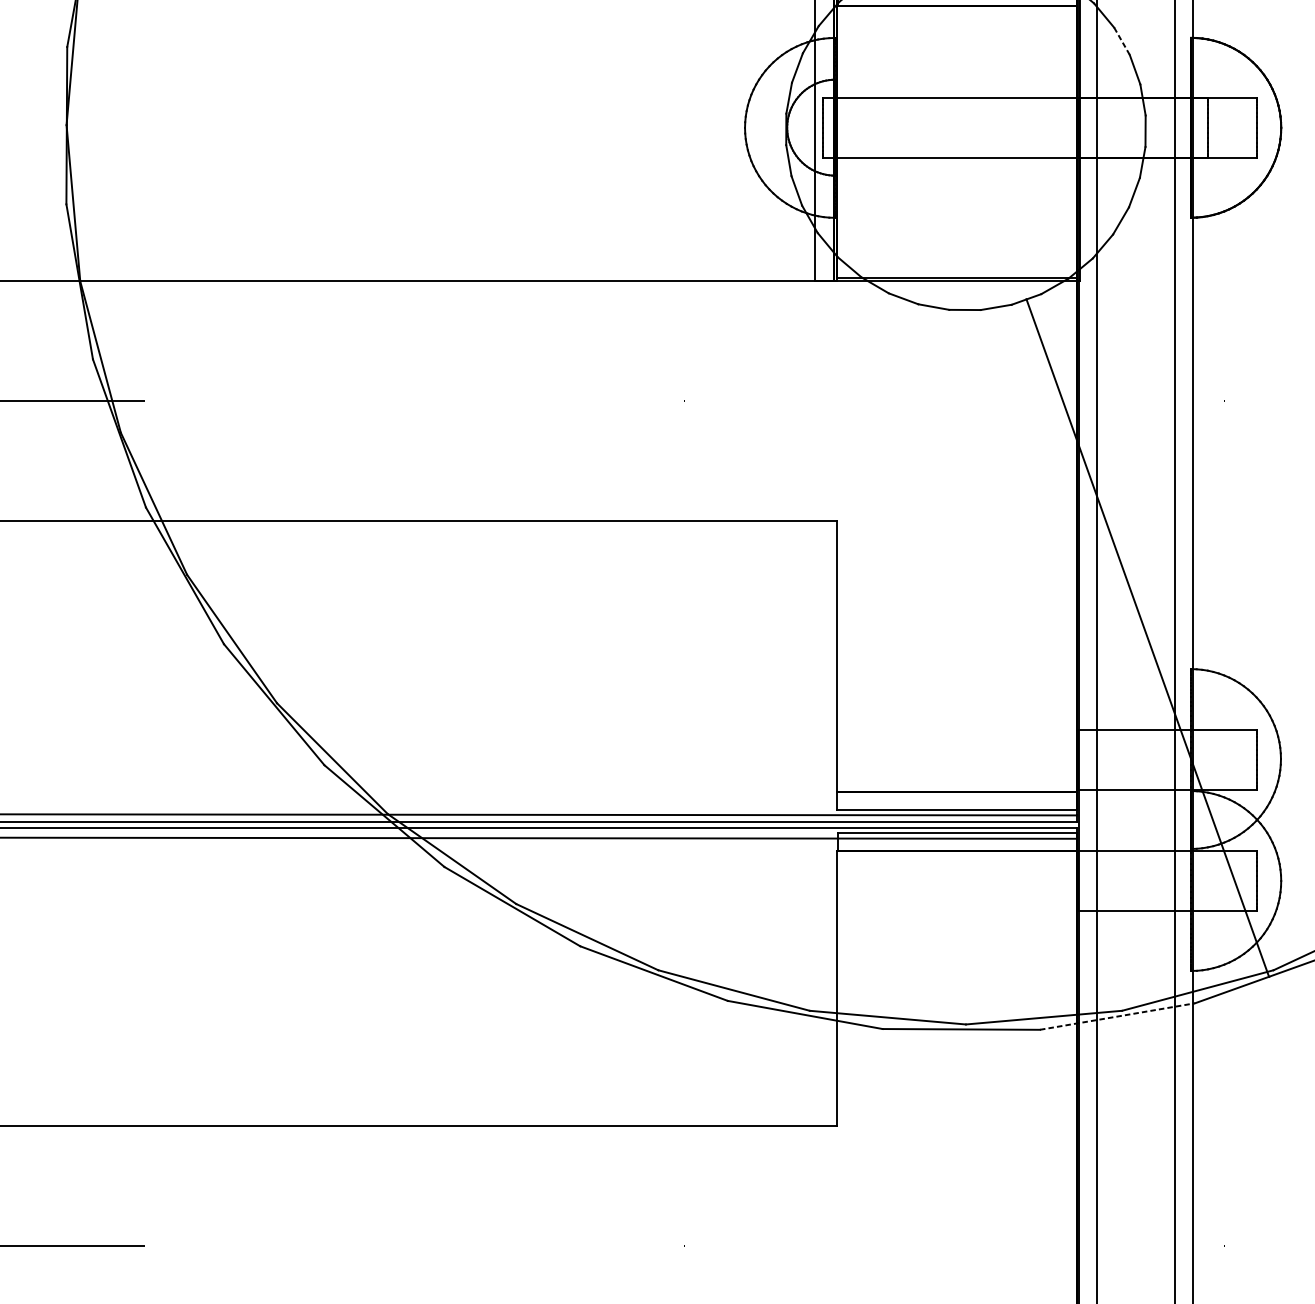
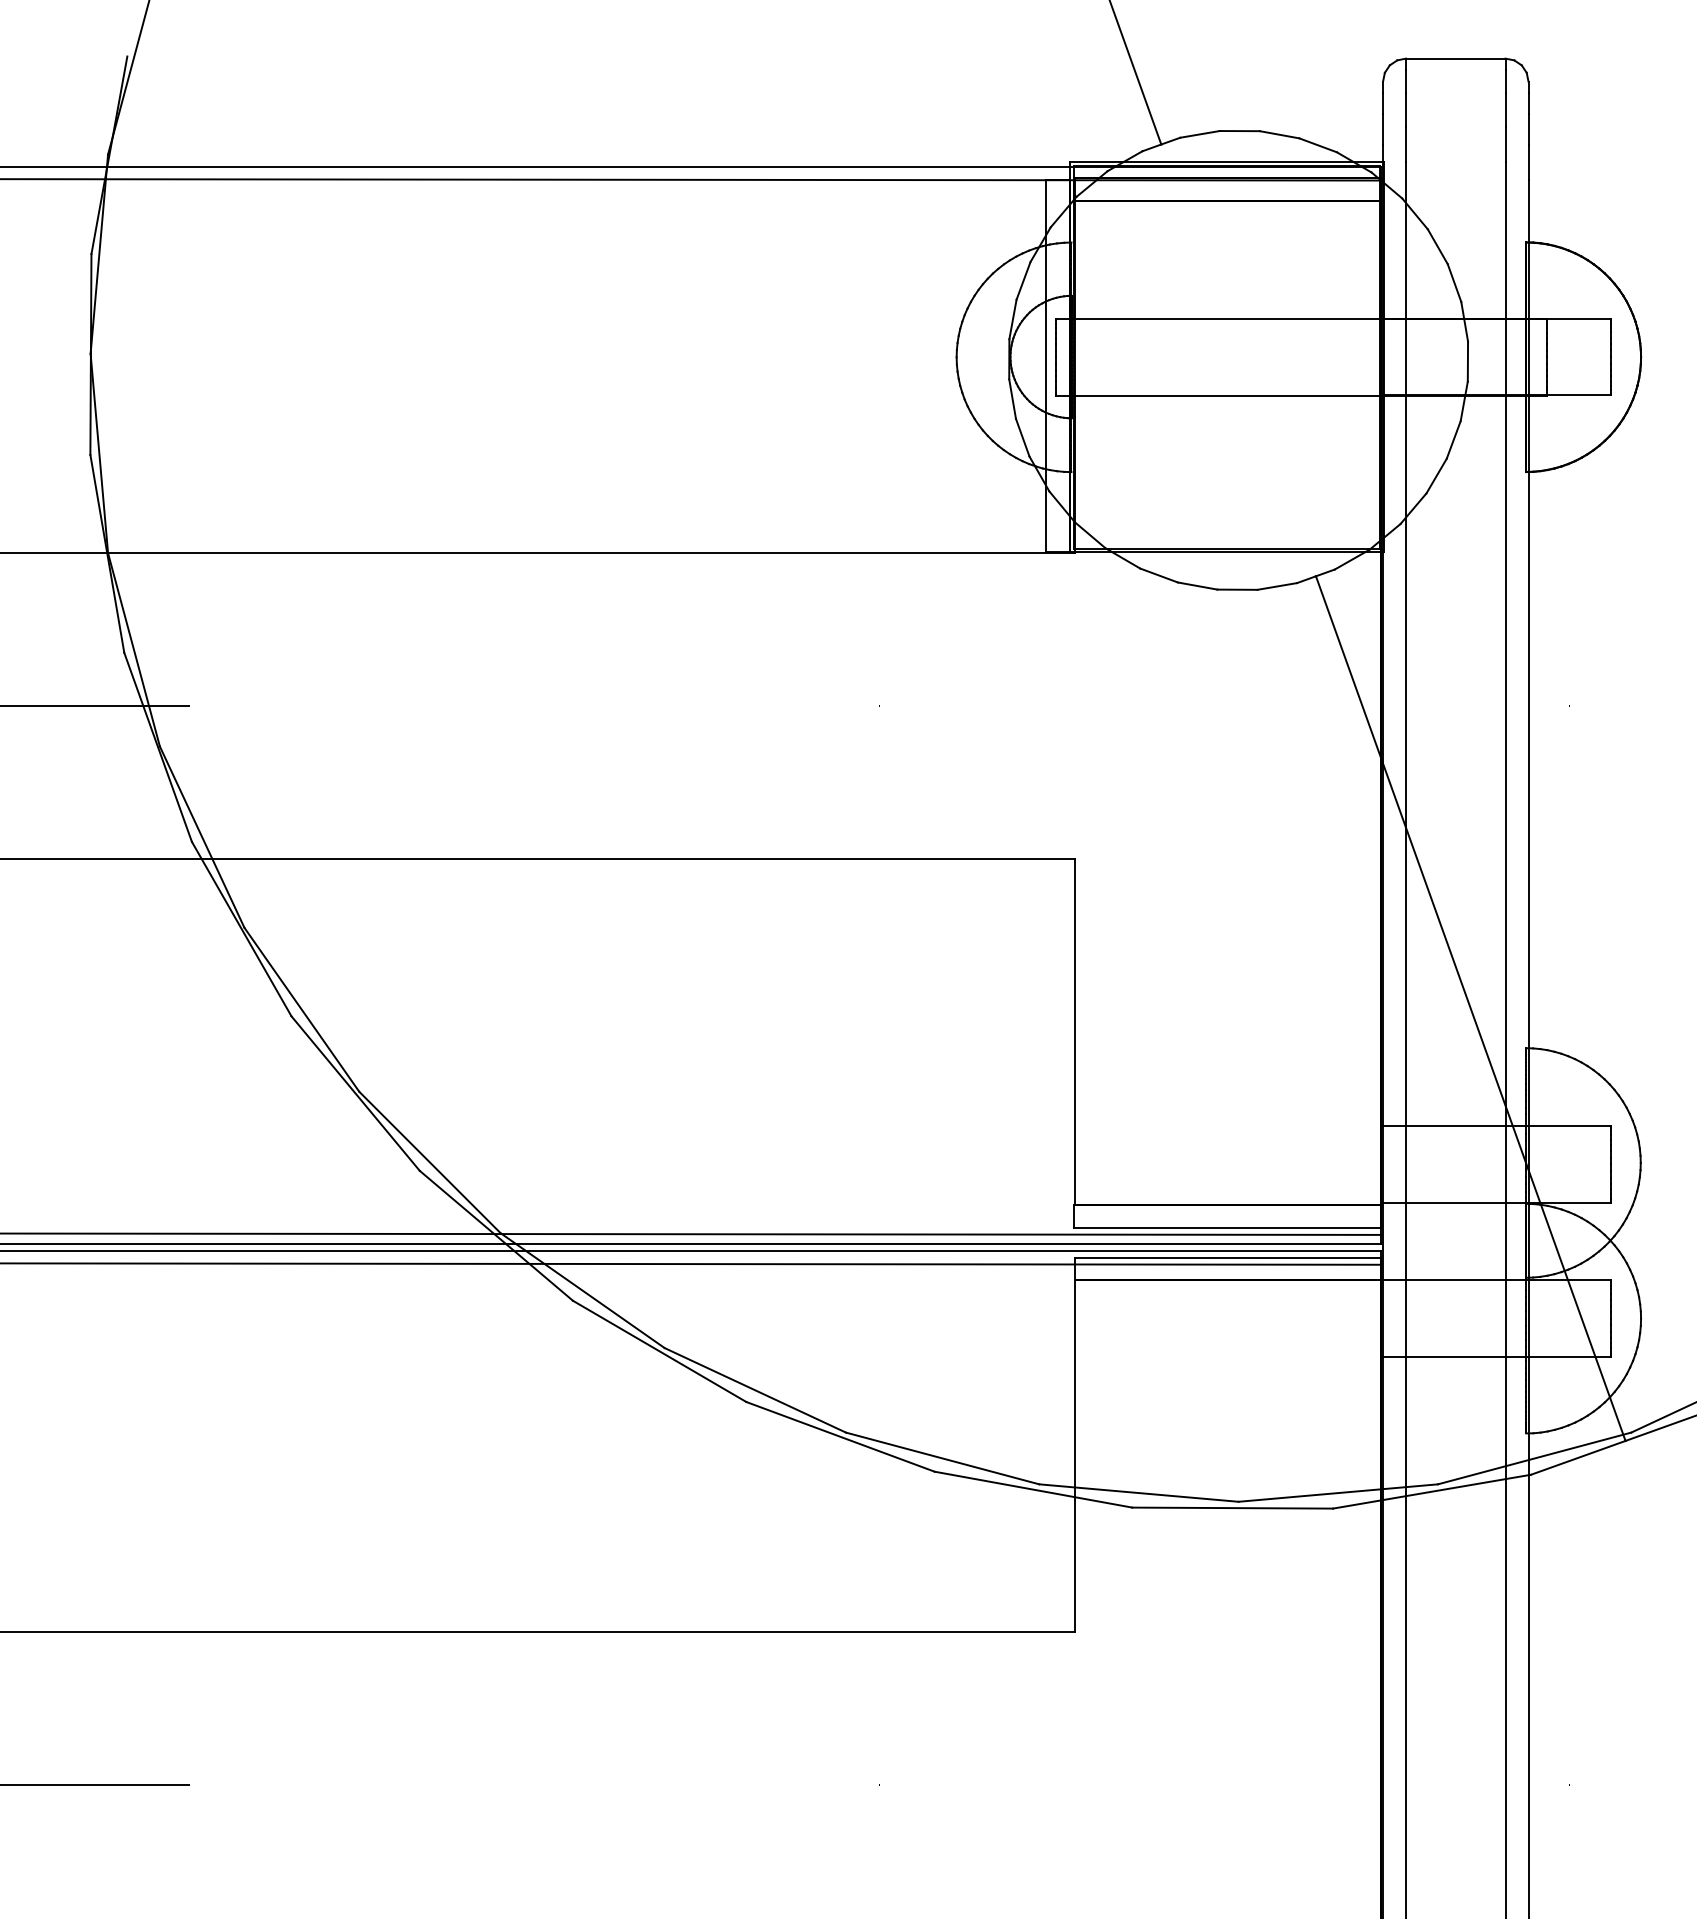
line: (1121, 41) -> (1437, 246), dashed -> solid
line: (1117, 1016) -> (1432, 1491), dashed -> solid

